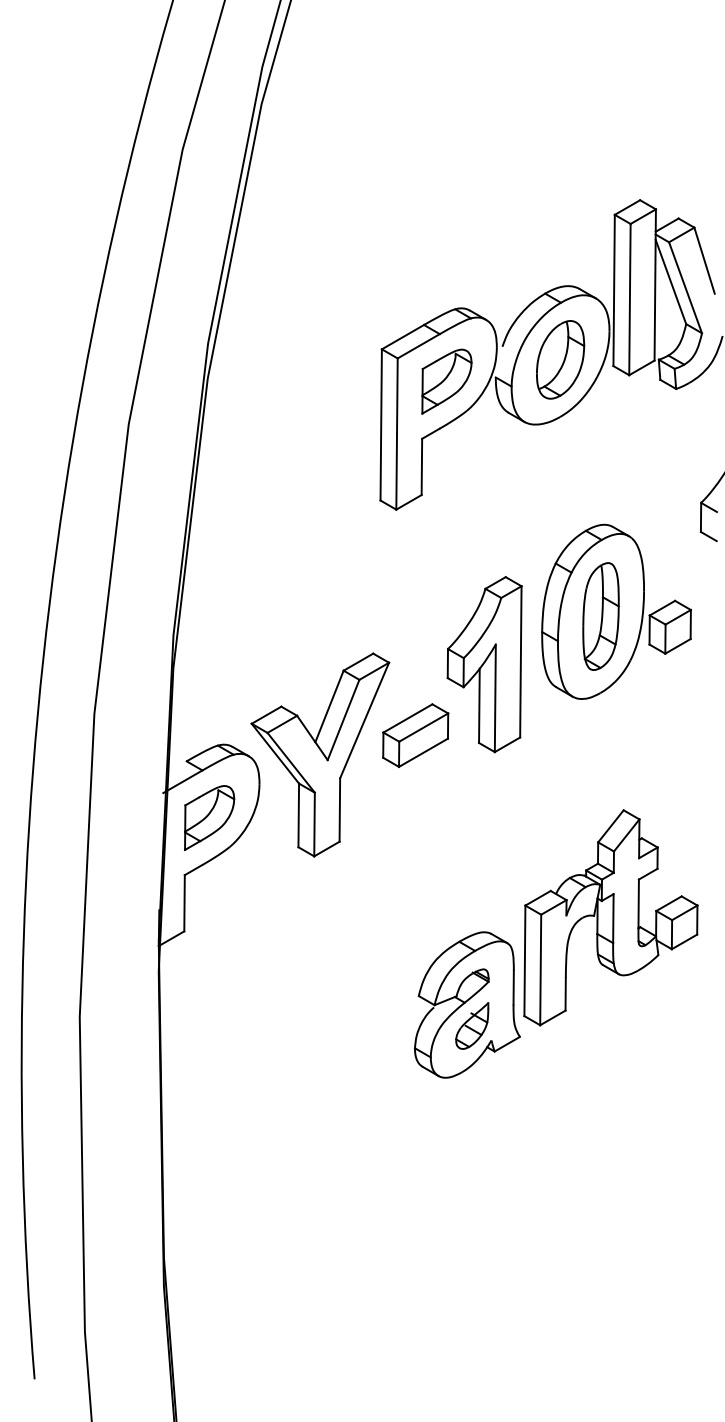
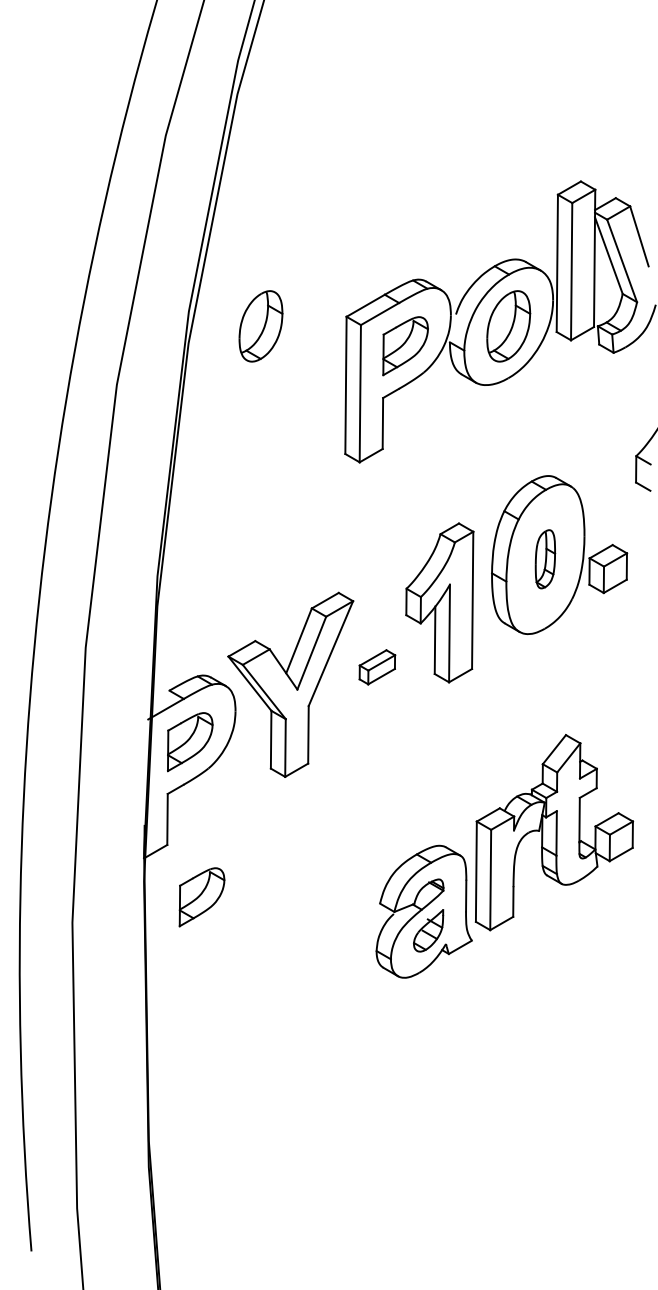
part: (287, 359) -> (260, 326), added
part: (600, 616) -> (544, 559), size x0.6
part: (415, 735) -> (377, 667), size x0.6
part: (222, 988) -> (201, 896), added

